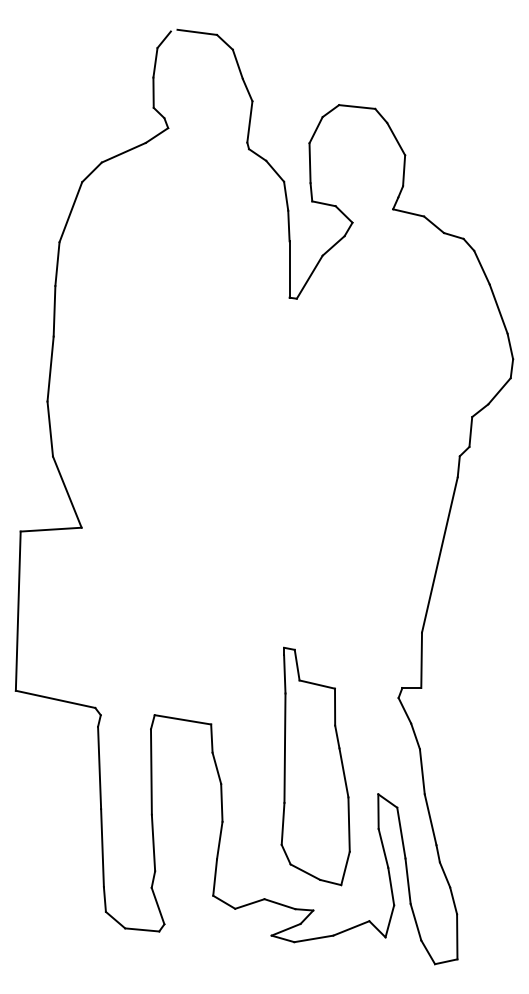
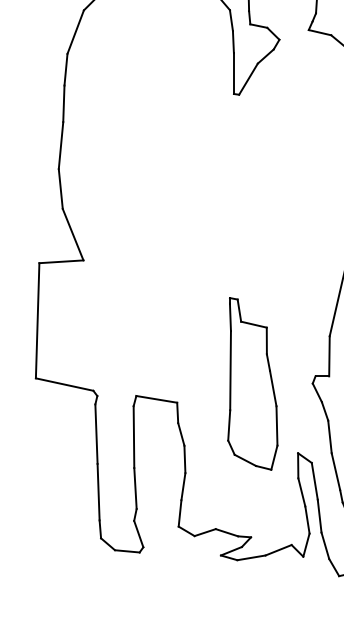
part: (315, 766) -> (252, 383), moved

